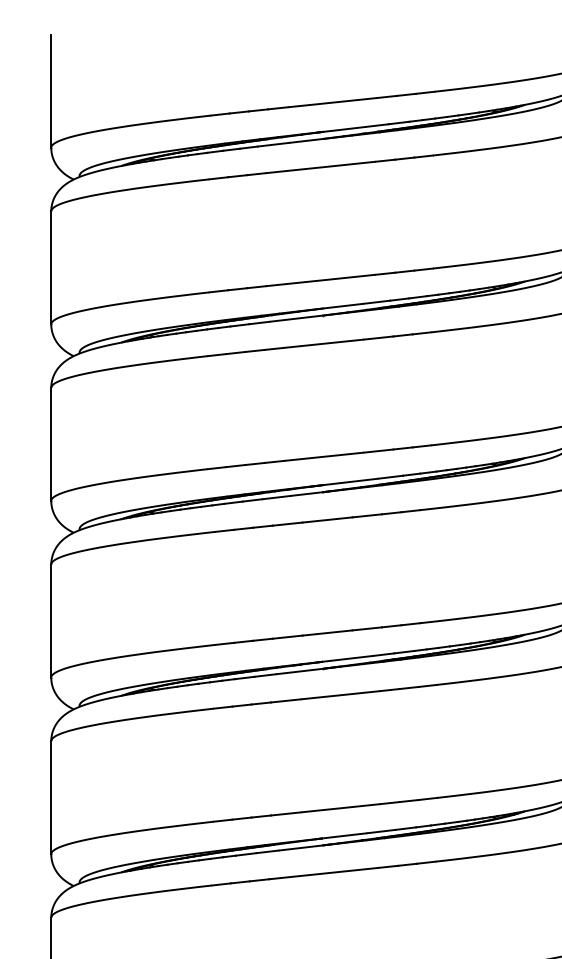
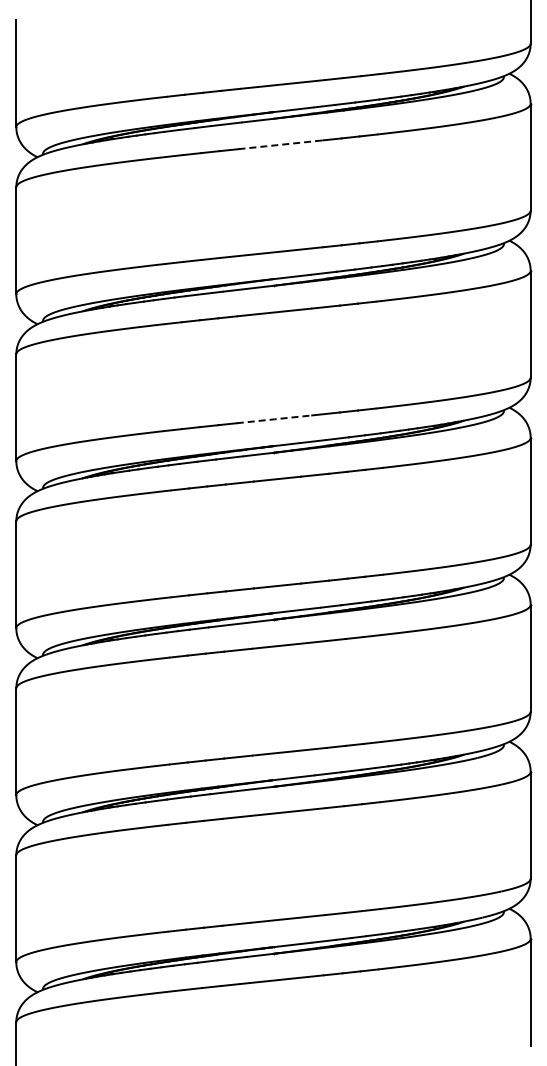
line: (330, 166) -> (280, 144), solid -> dashed
line: (324, 456) -> (274, 419), solid -> dashed

